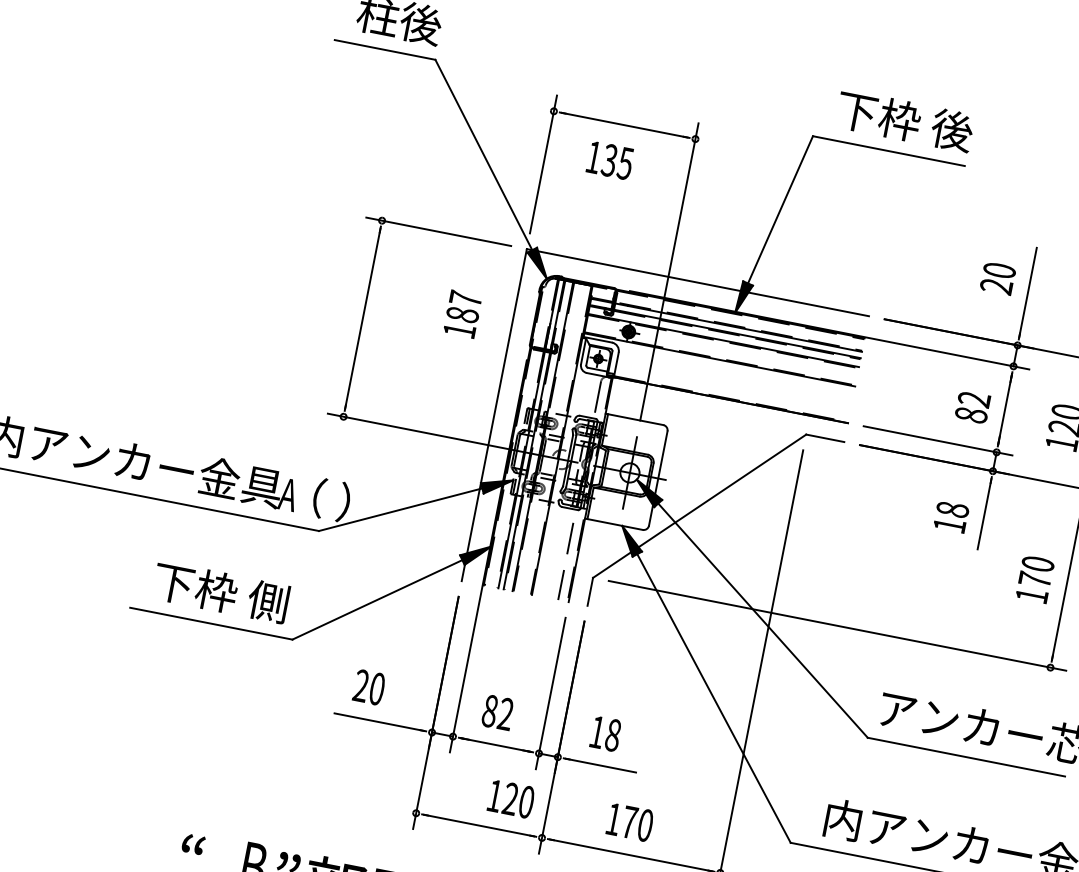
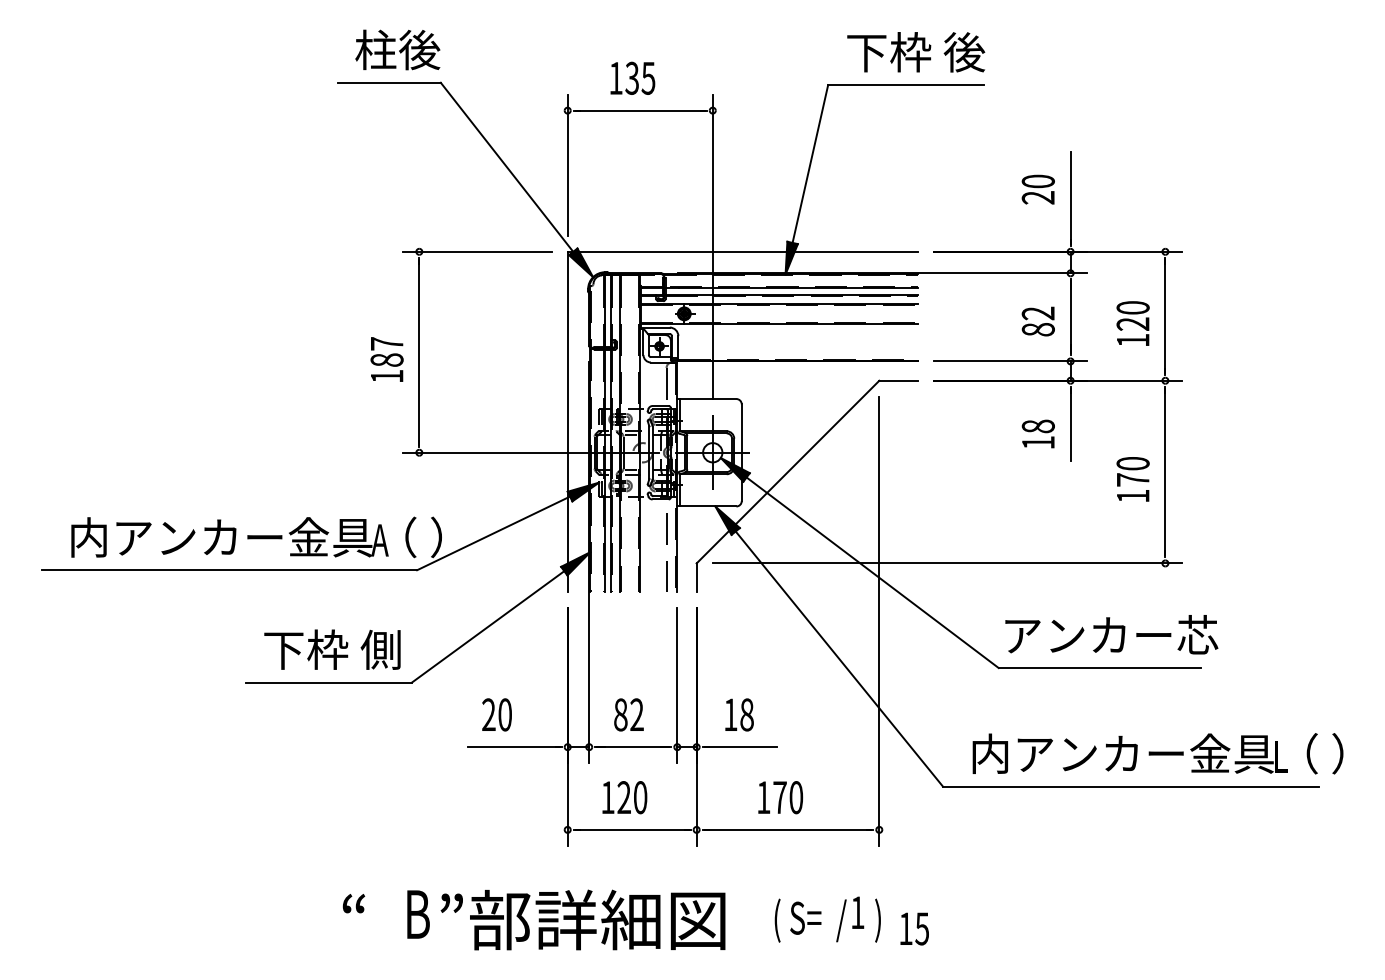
text: (610, 159) -> (632, 77), moved
text: (462, 314) -> (386, 359), moved
text: (510, 799) -> (624, 797), moved

